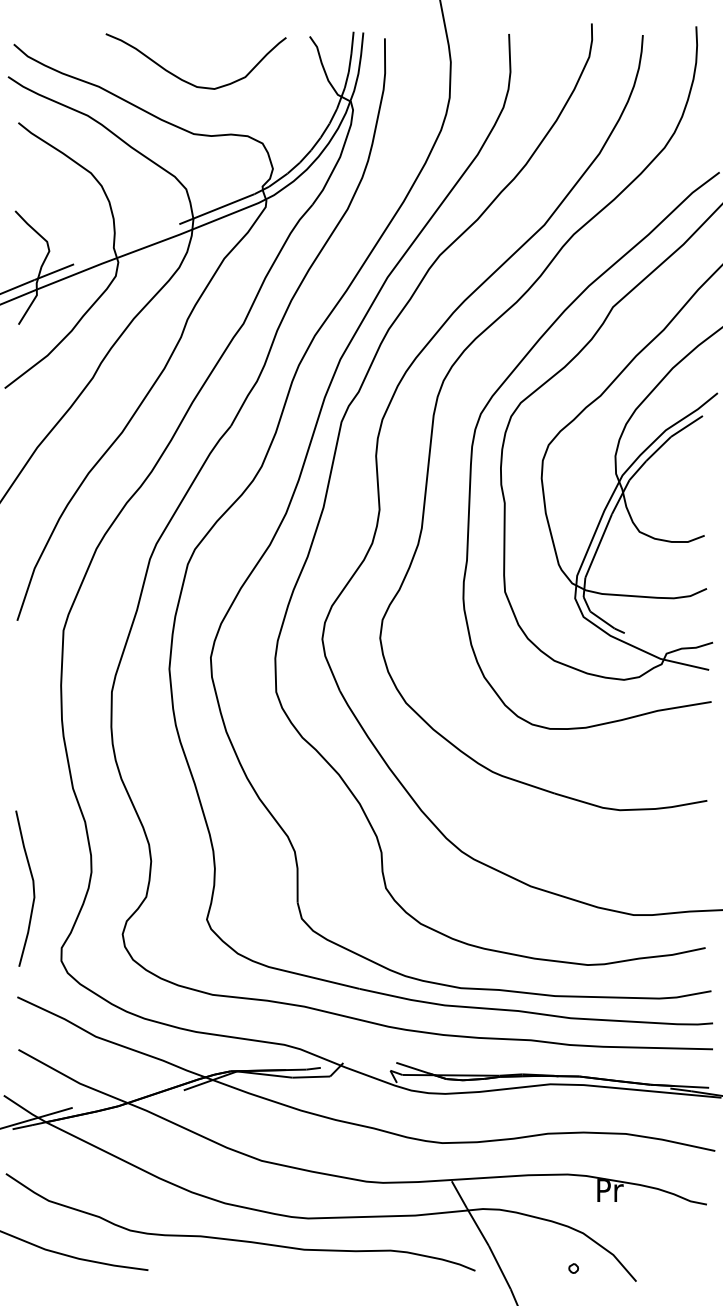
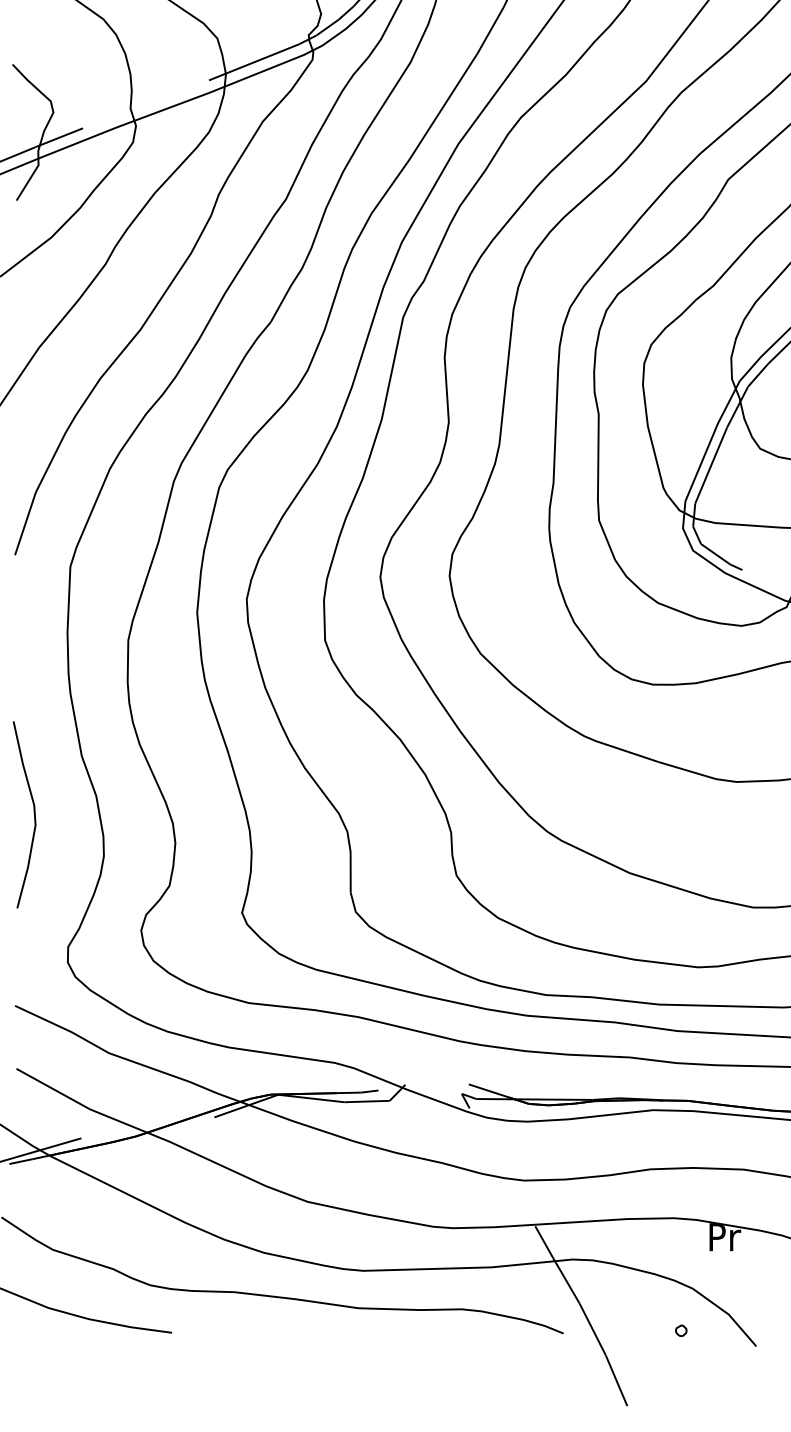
curve: (32, 887) -> (33, 813), moved

